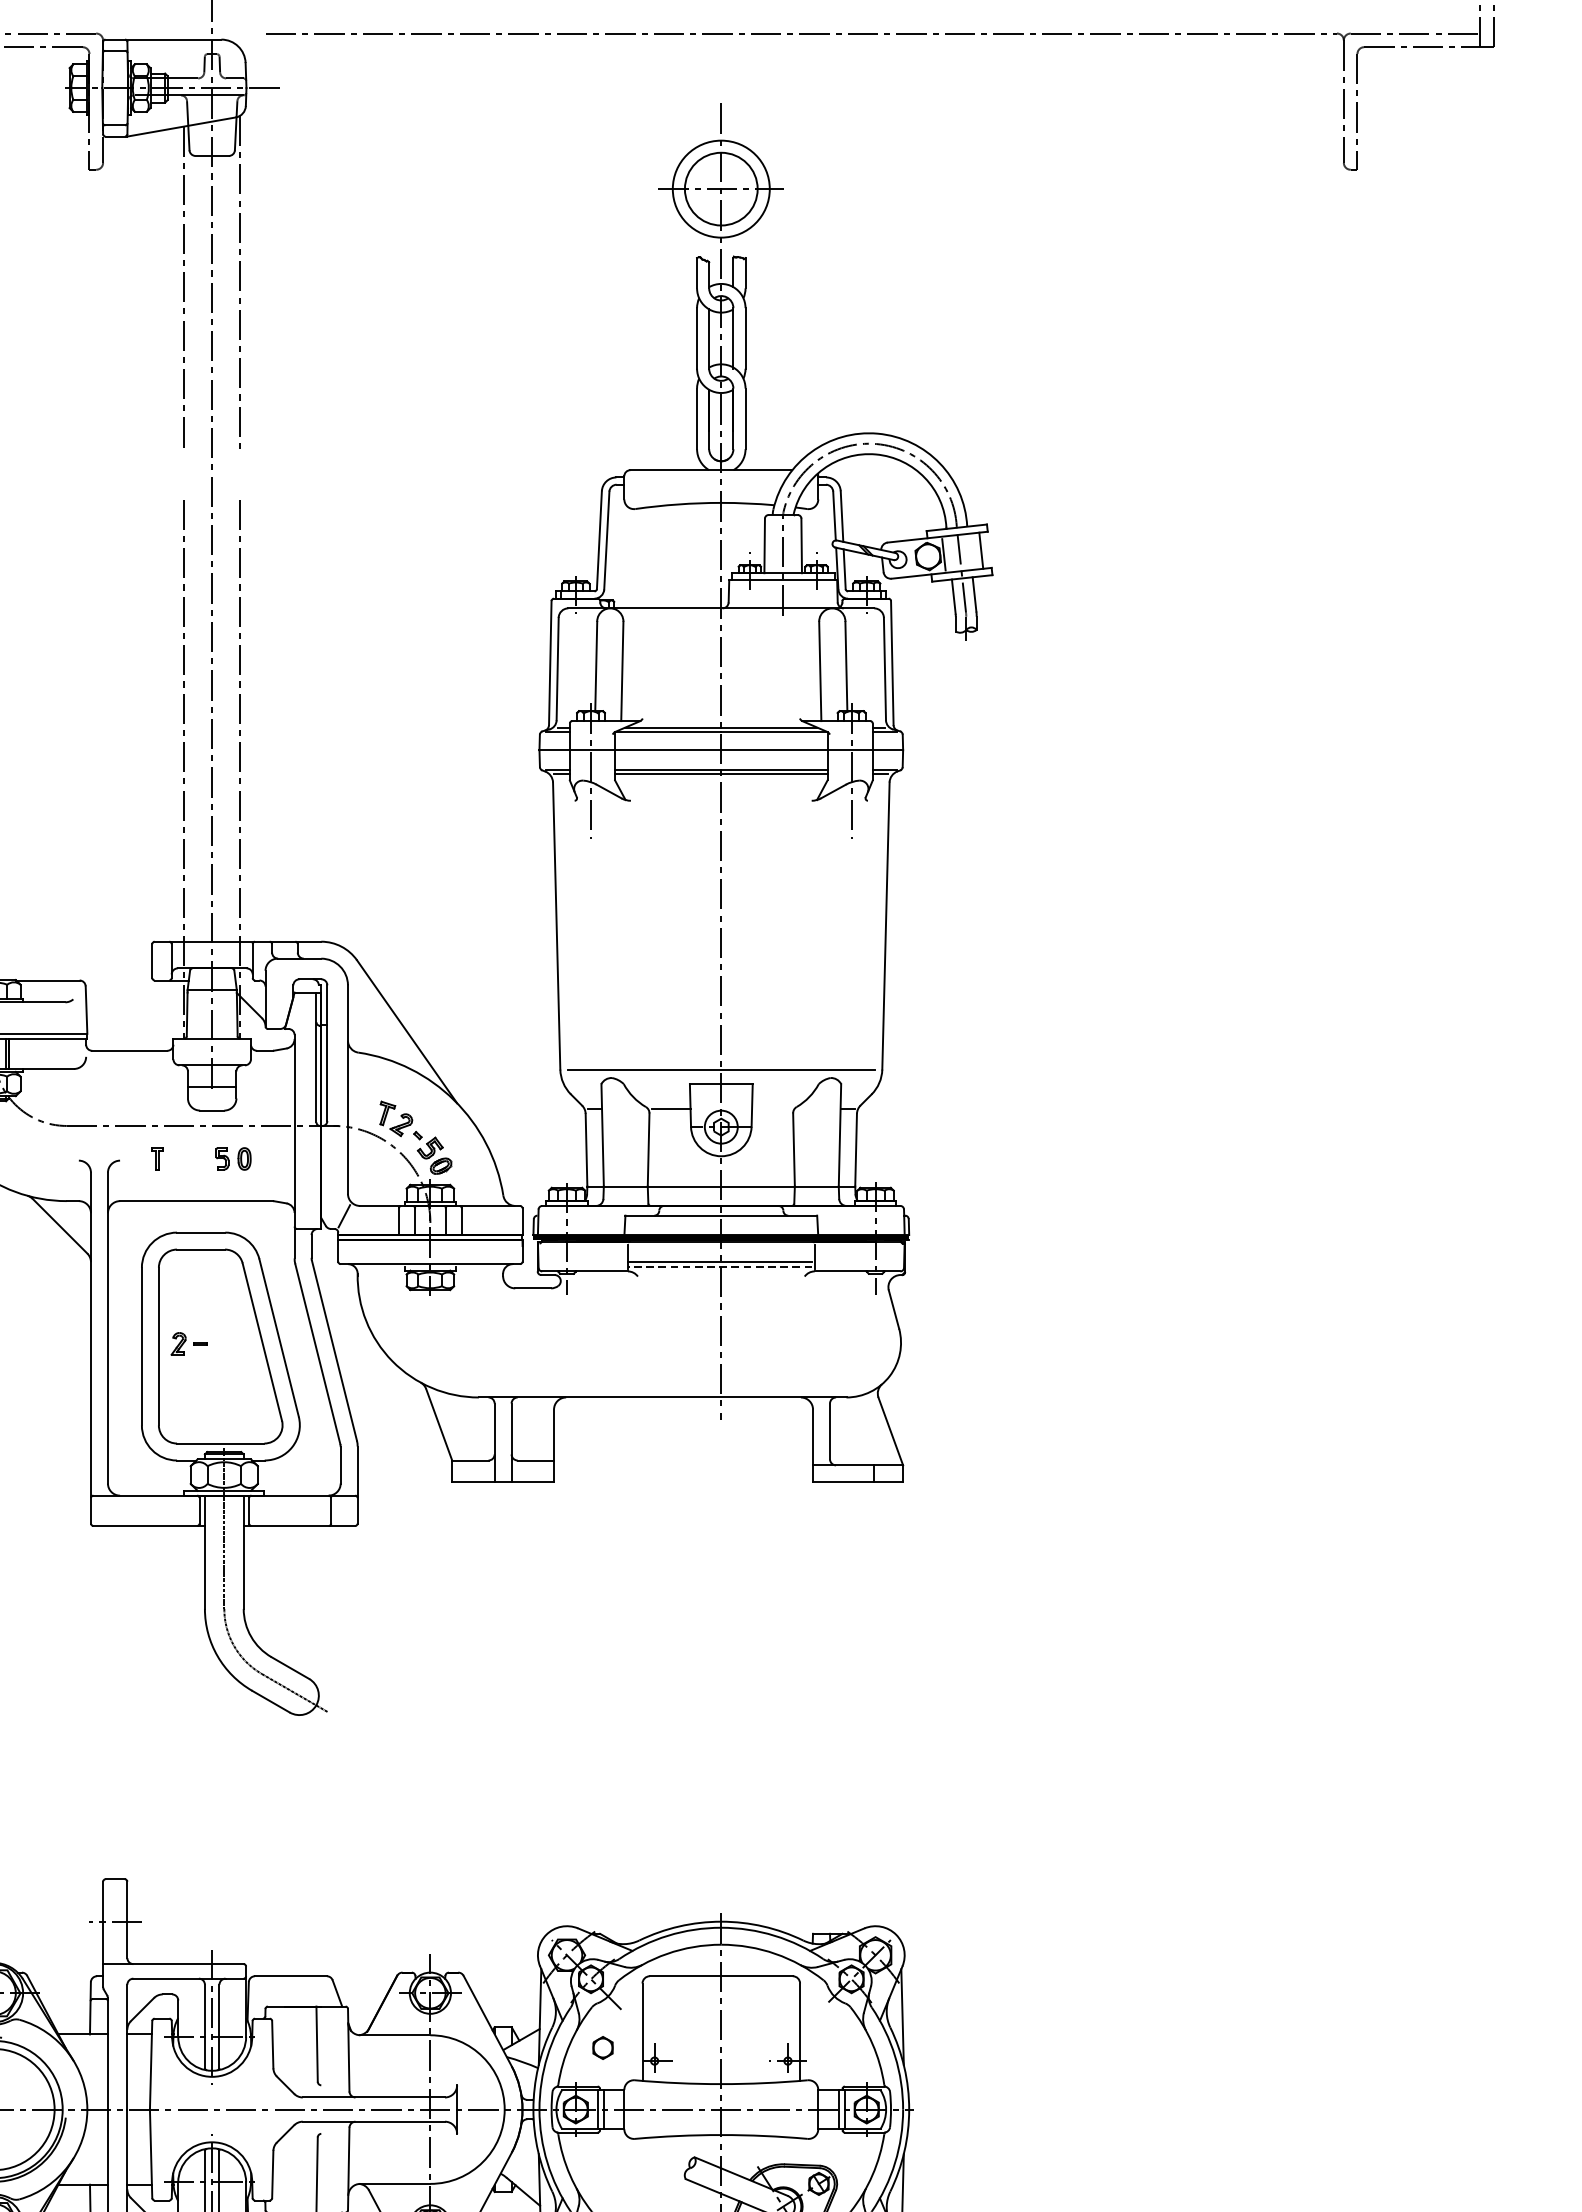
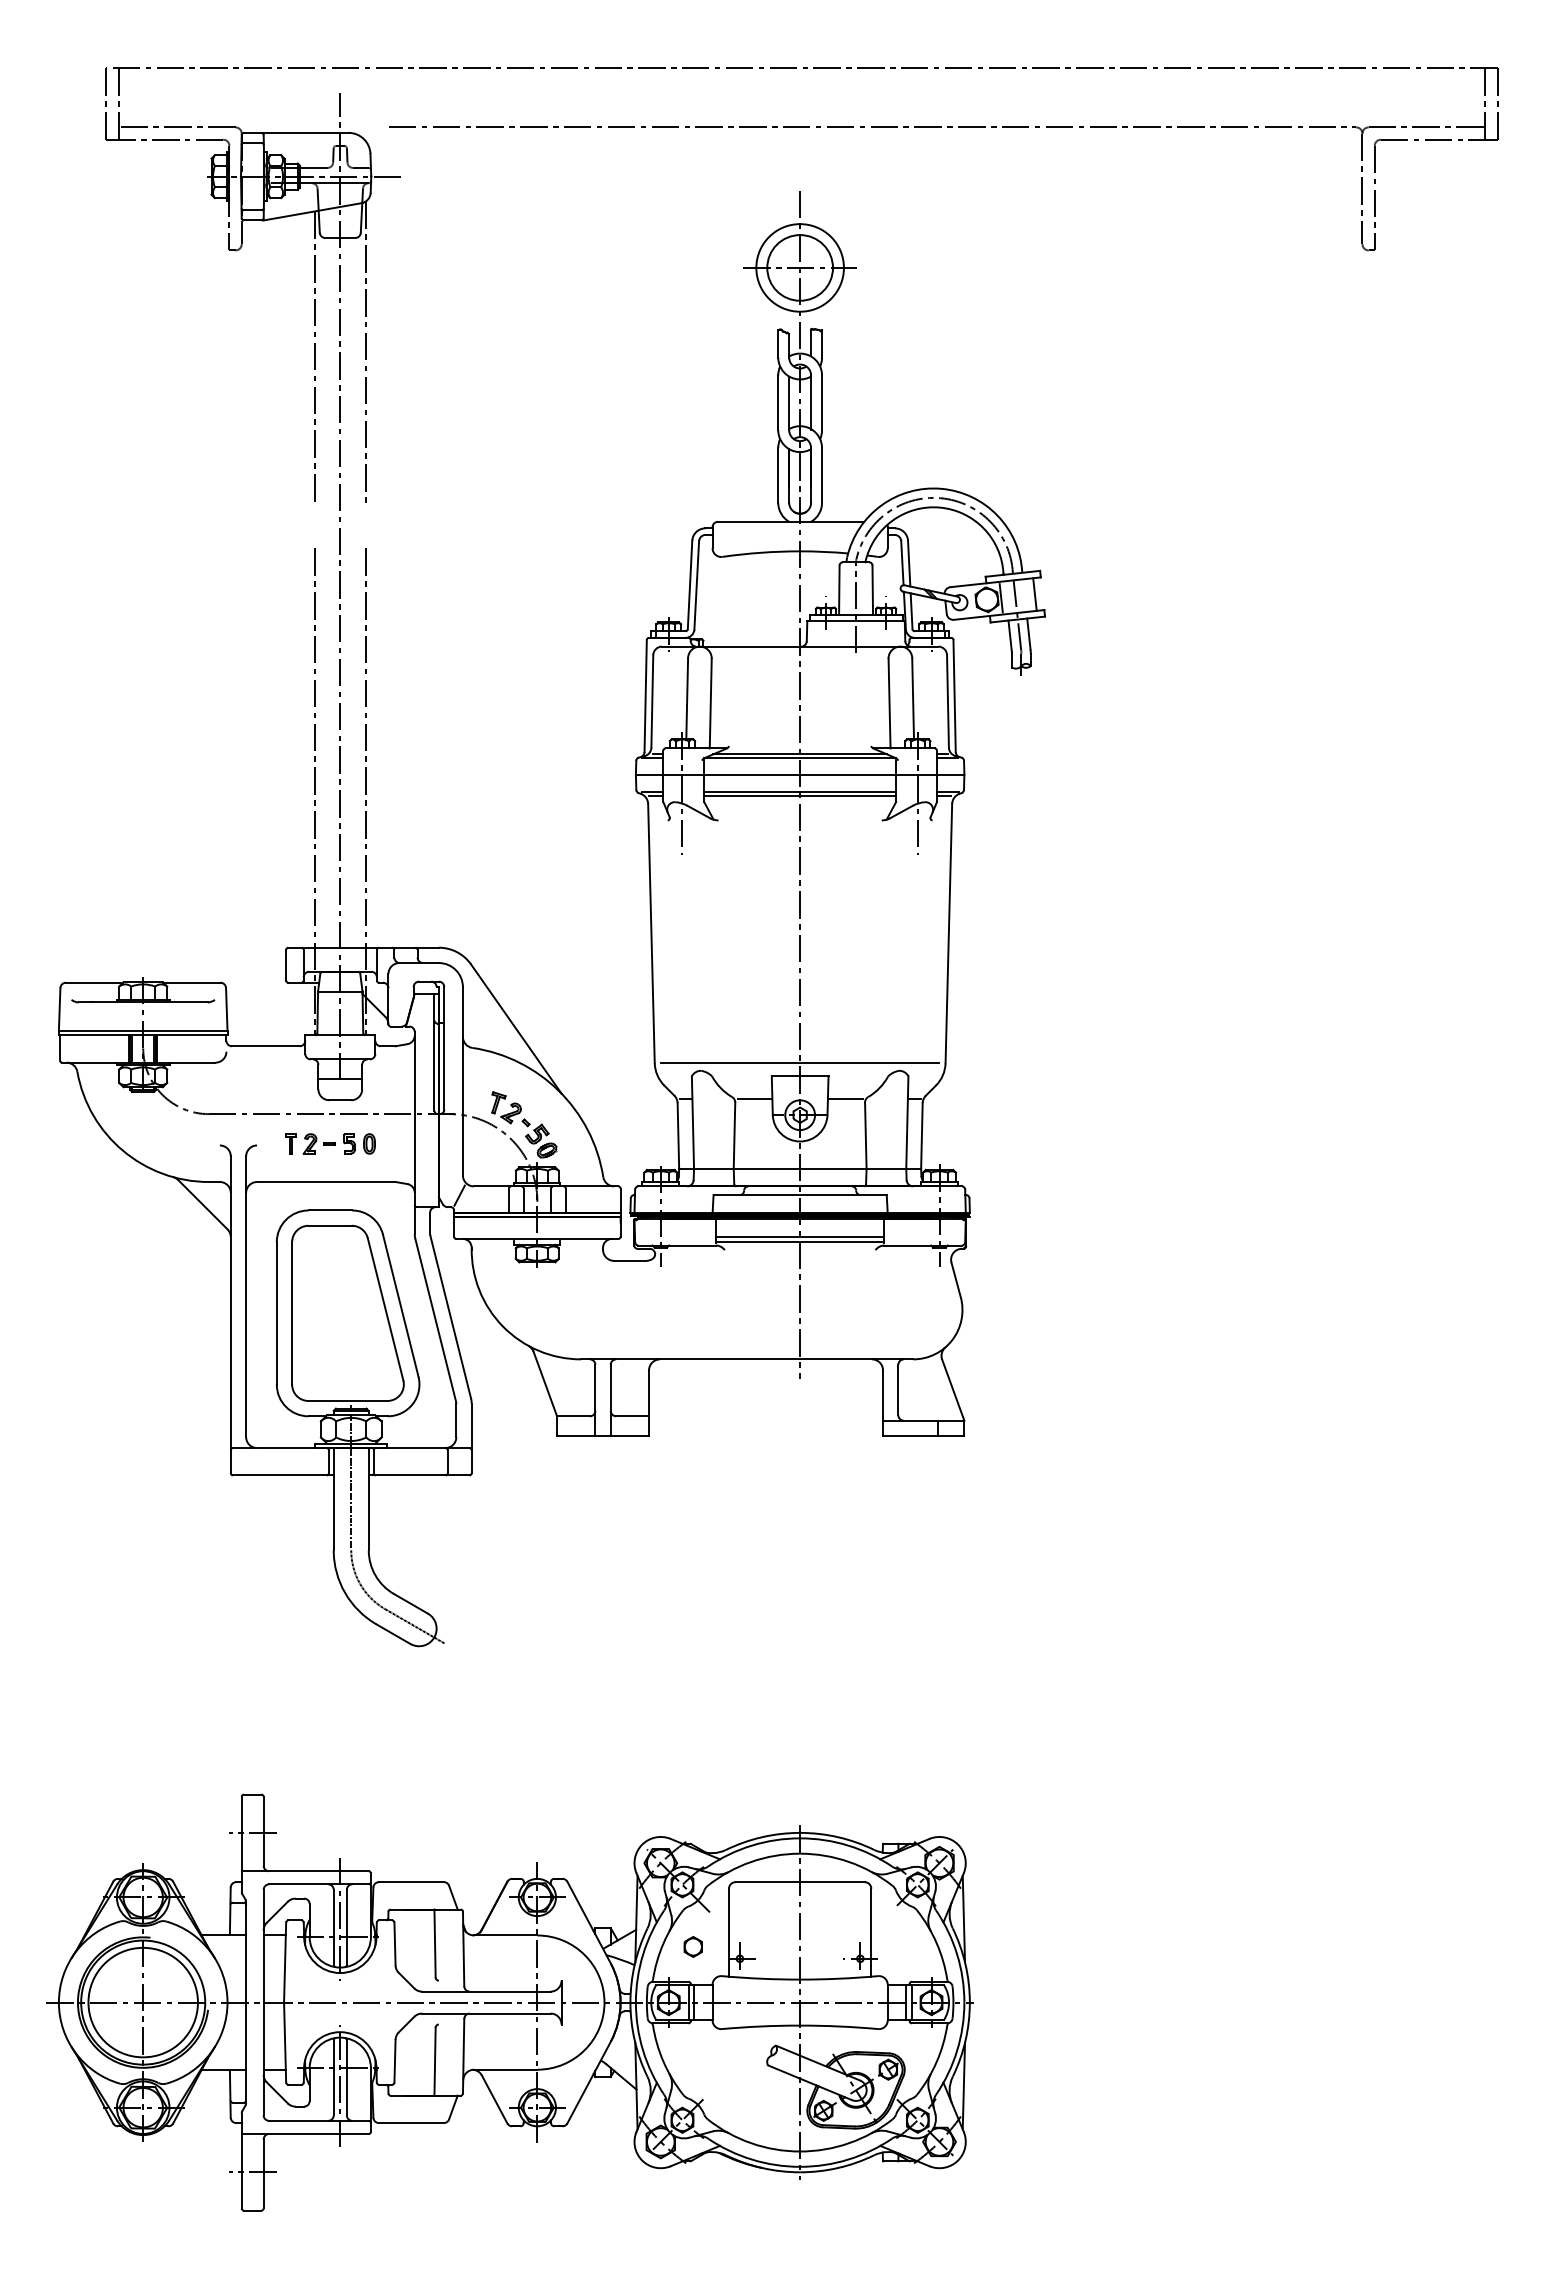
line: (770, 1108) -> (844, 1098), added
line: (719, 1266) -> (798, 1241), dashed -> solid
part: (188, 1343) -> (318, 1143), moved

